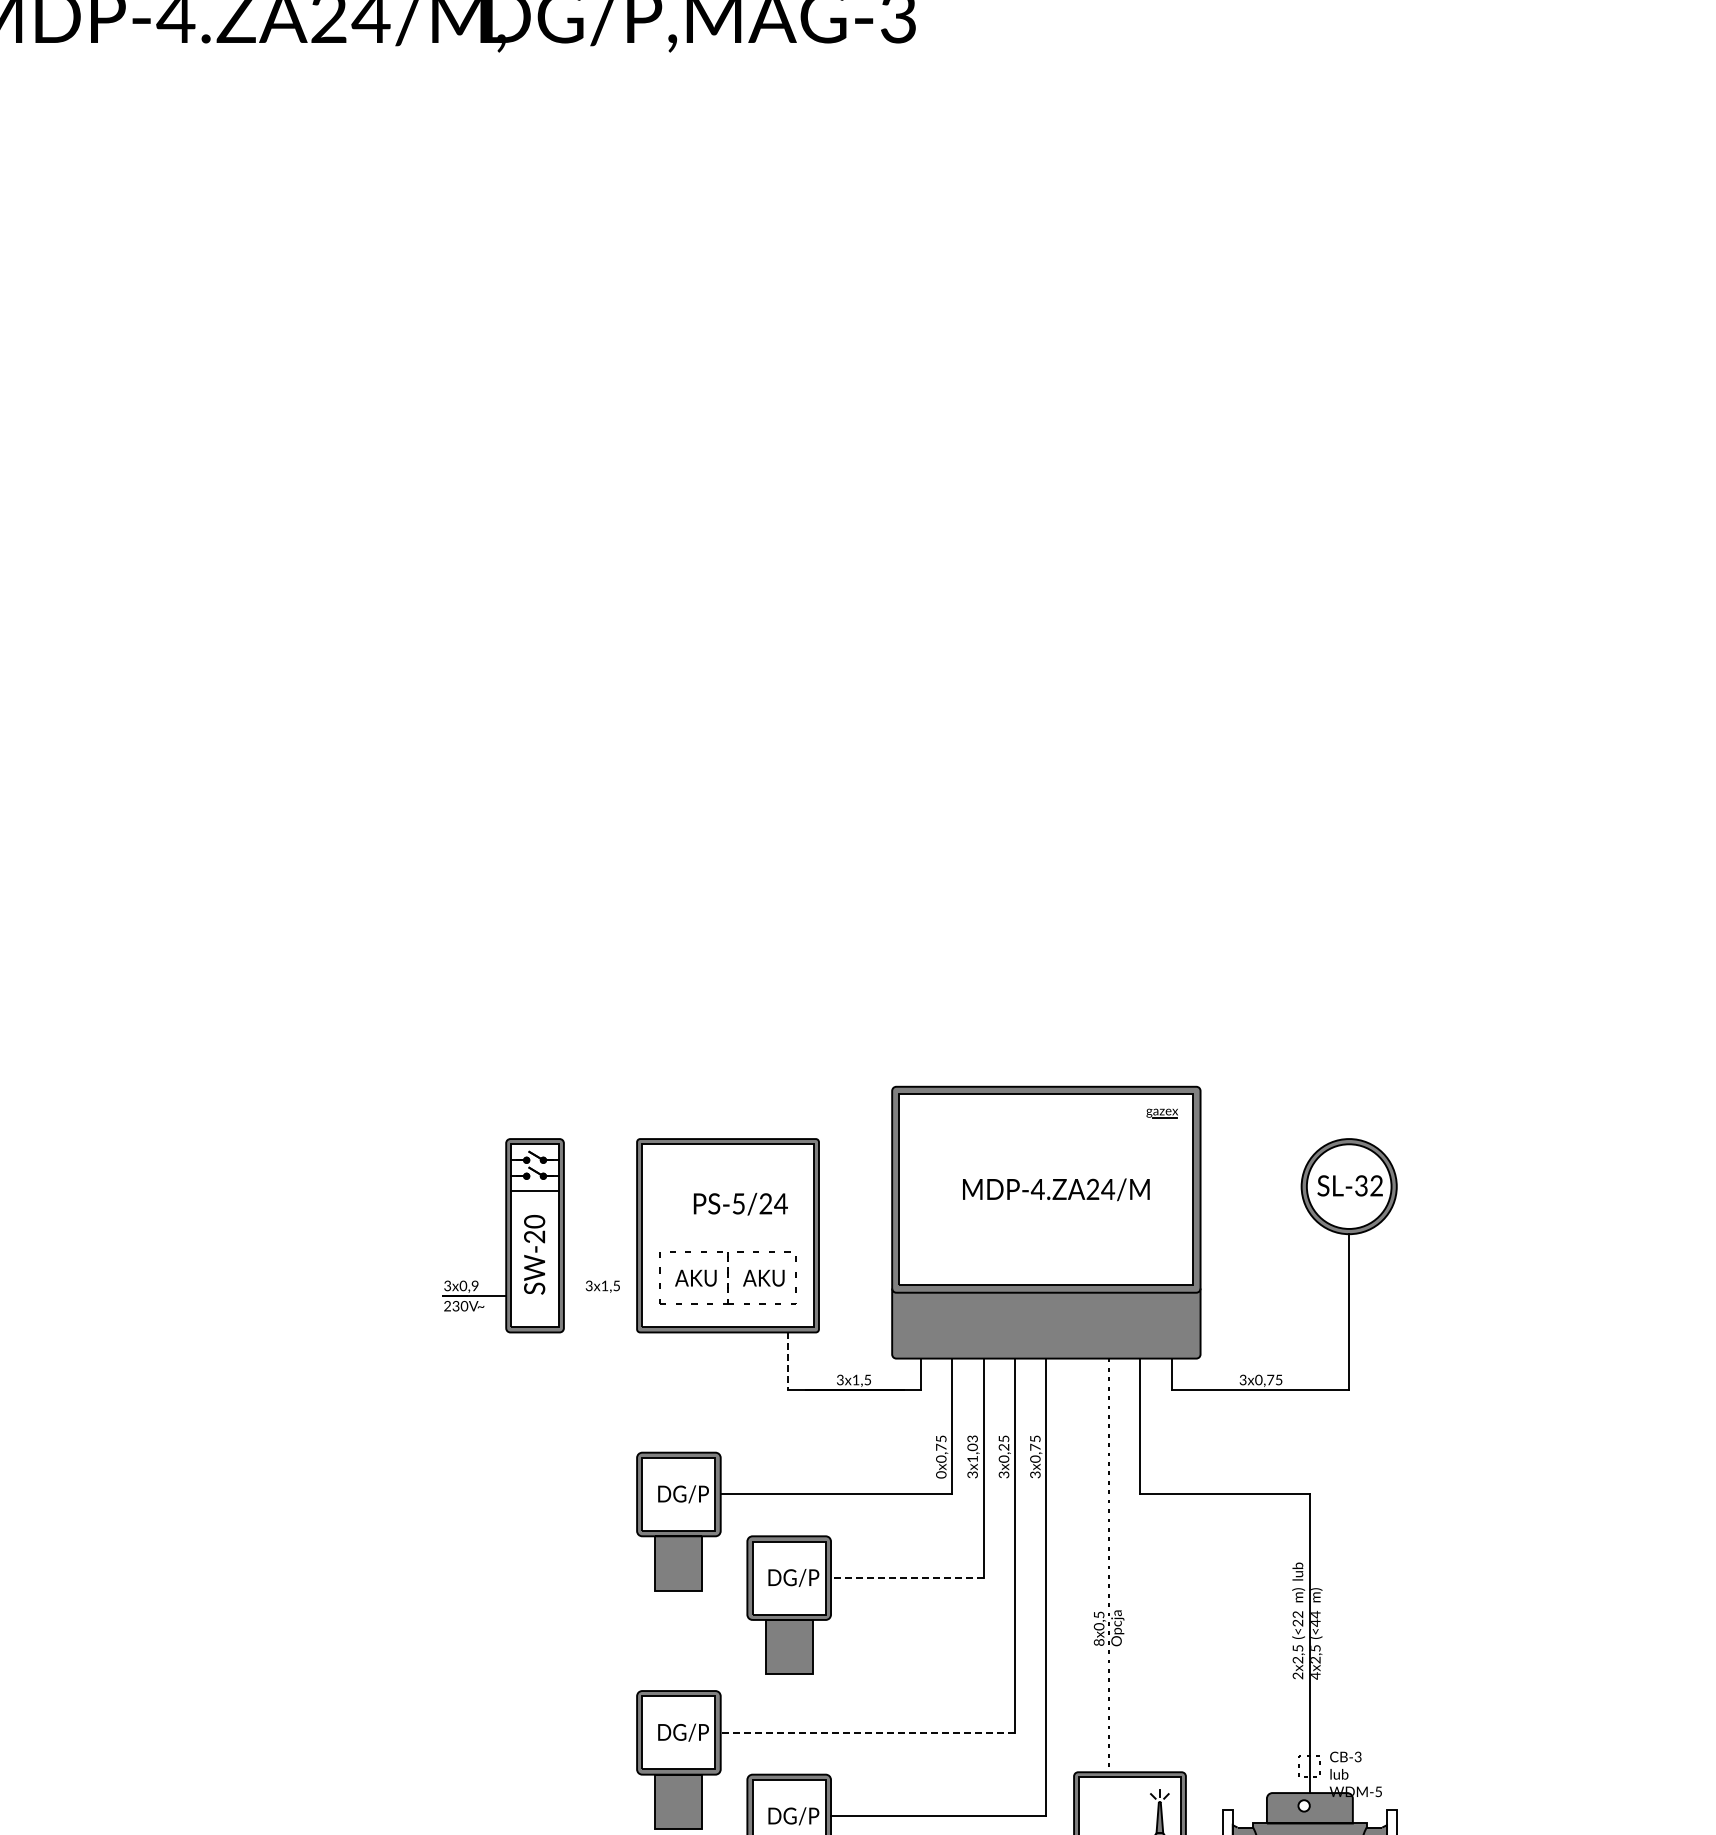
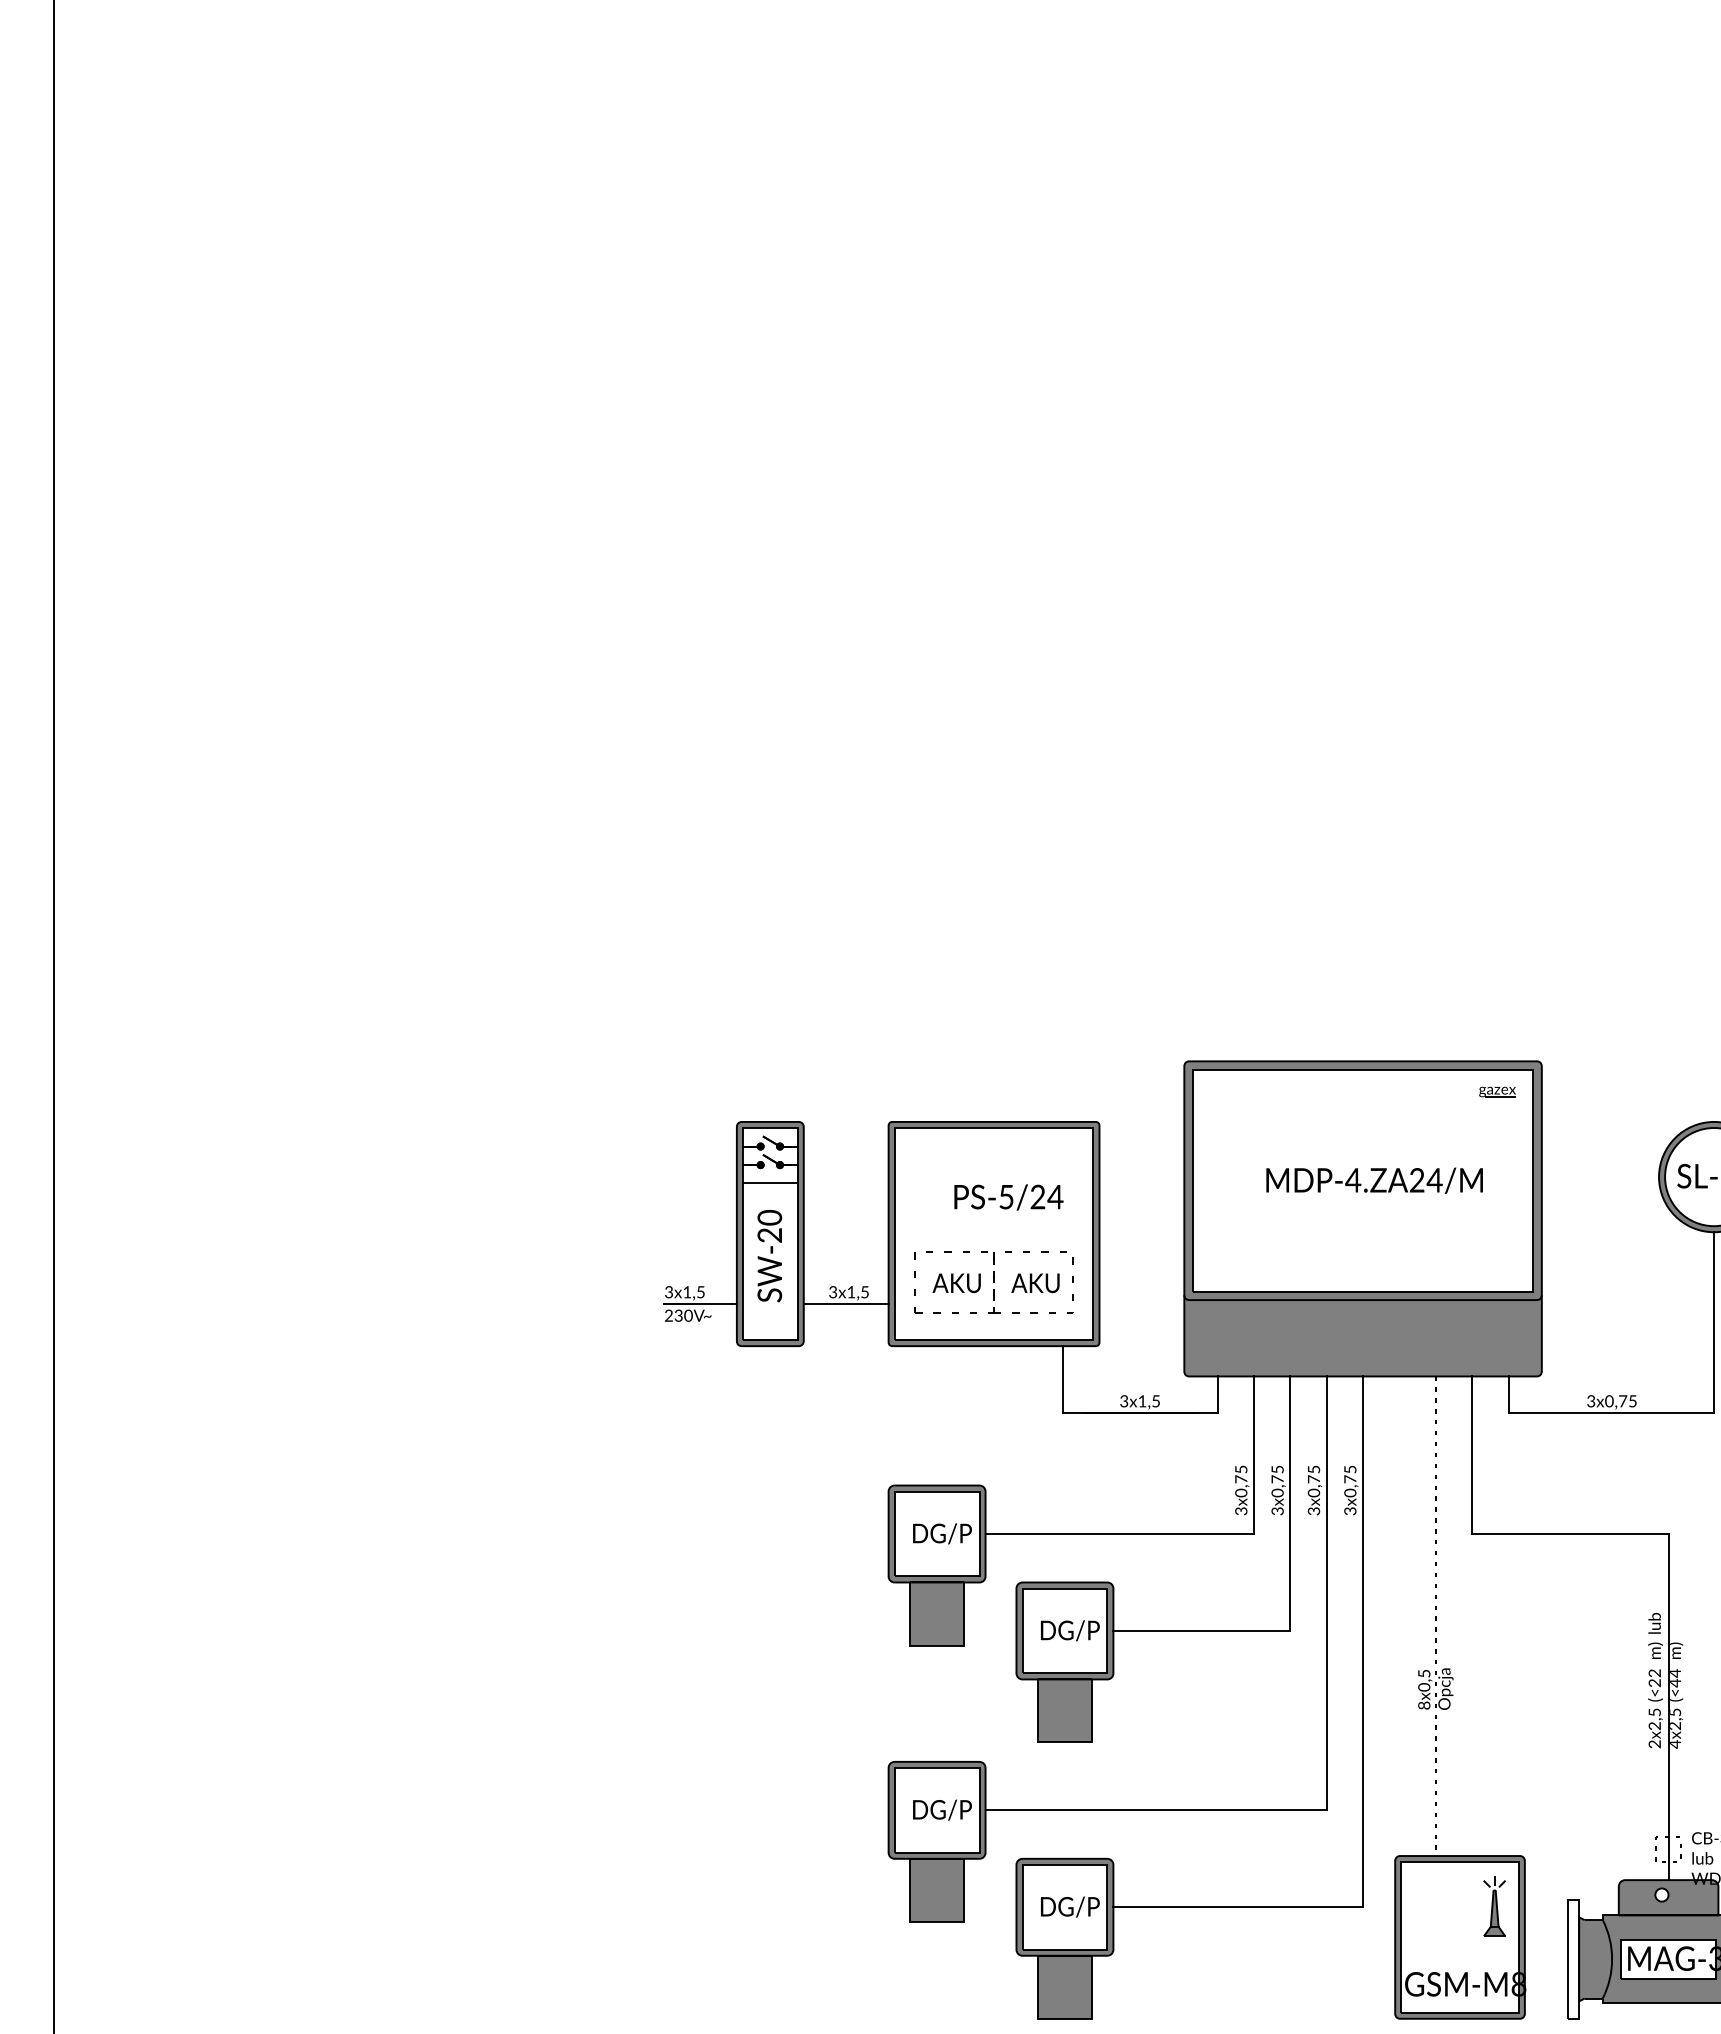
text: (468, 1285) -> (693, 1291), 3x0,9 -> 3x1,5
line: (600, 1295) -> (846, 1303), added
line: (787, 1361) -> (1062, 1379), dashed -> solid
text: (1003, 1446) -> (1313, 1478), 3x0,25 -> 3x0,75
text: (972, 1448) -> (1277, 1480), 3x1,03 -> 3x0,75
text: (941, 1474) -> (1241, 1510), 0x0,75 -> 3x0,75
line: (906, 1578) -> (1200, 1631), dashed -> solid
line: (867, 1732) -> (1155, 1809), dashed -> solid

